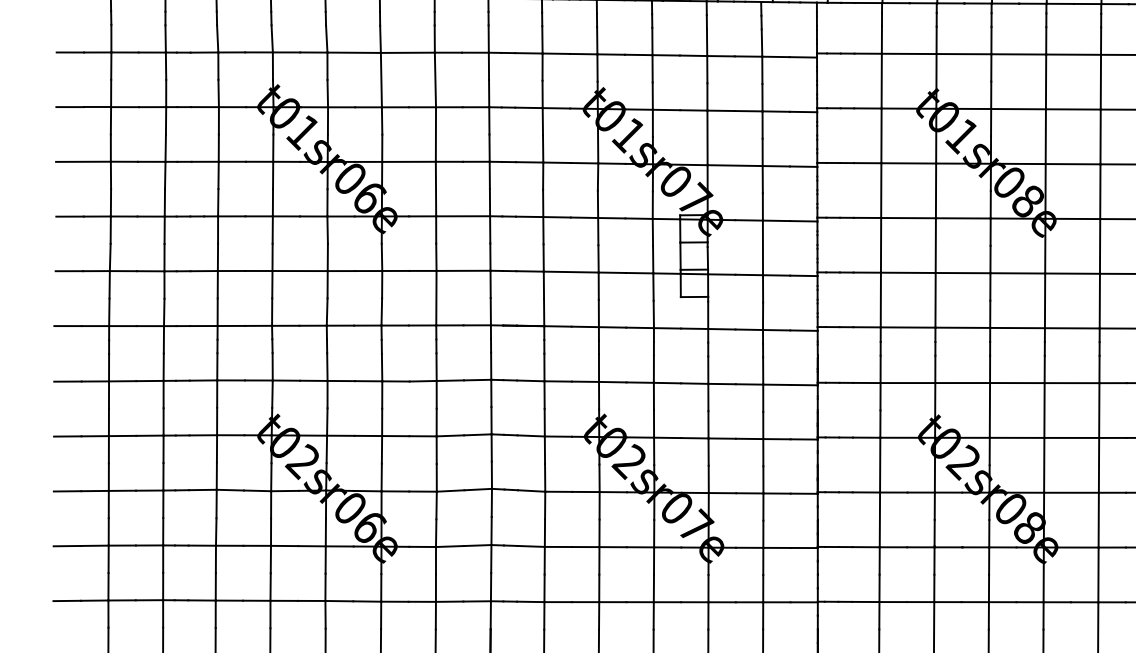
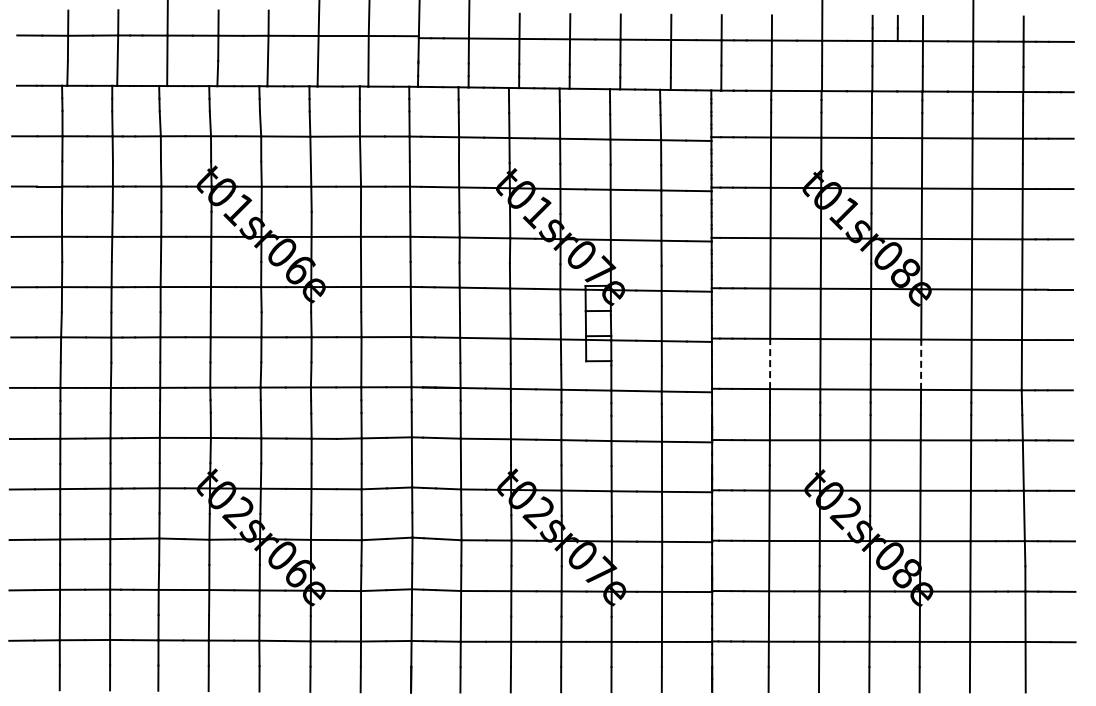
line: (881, 299) -> (770, 363), solid -> dashed
line: (1045, 300) -> (921, 364), solid -> dashed

